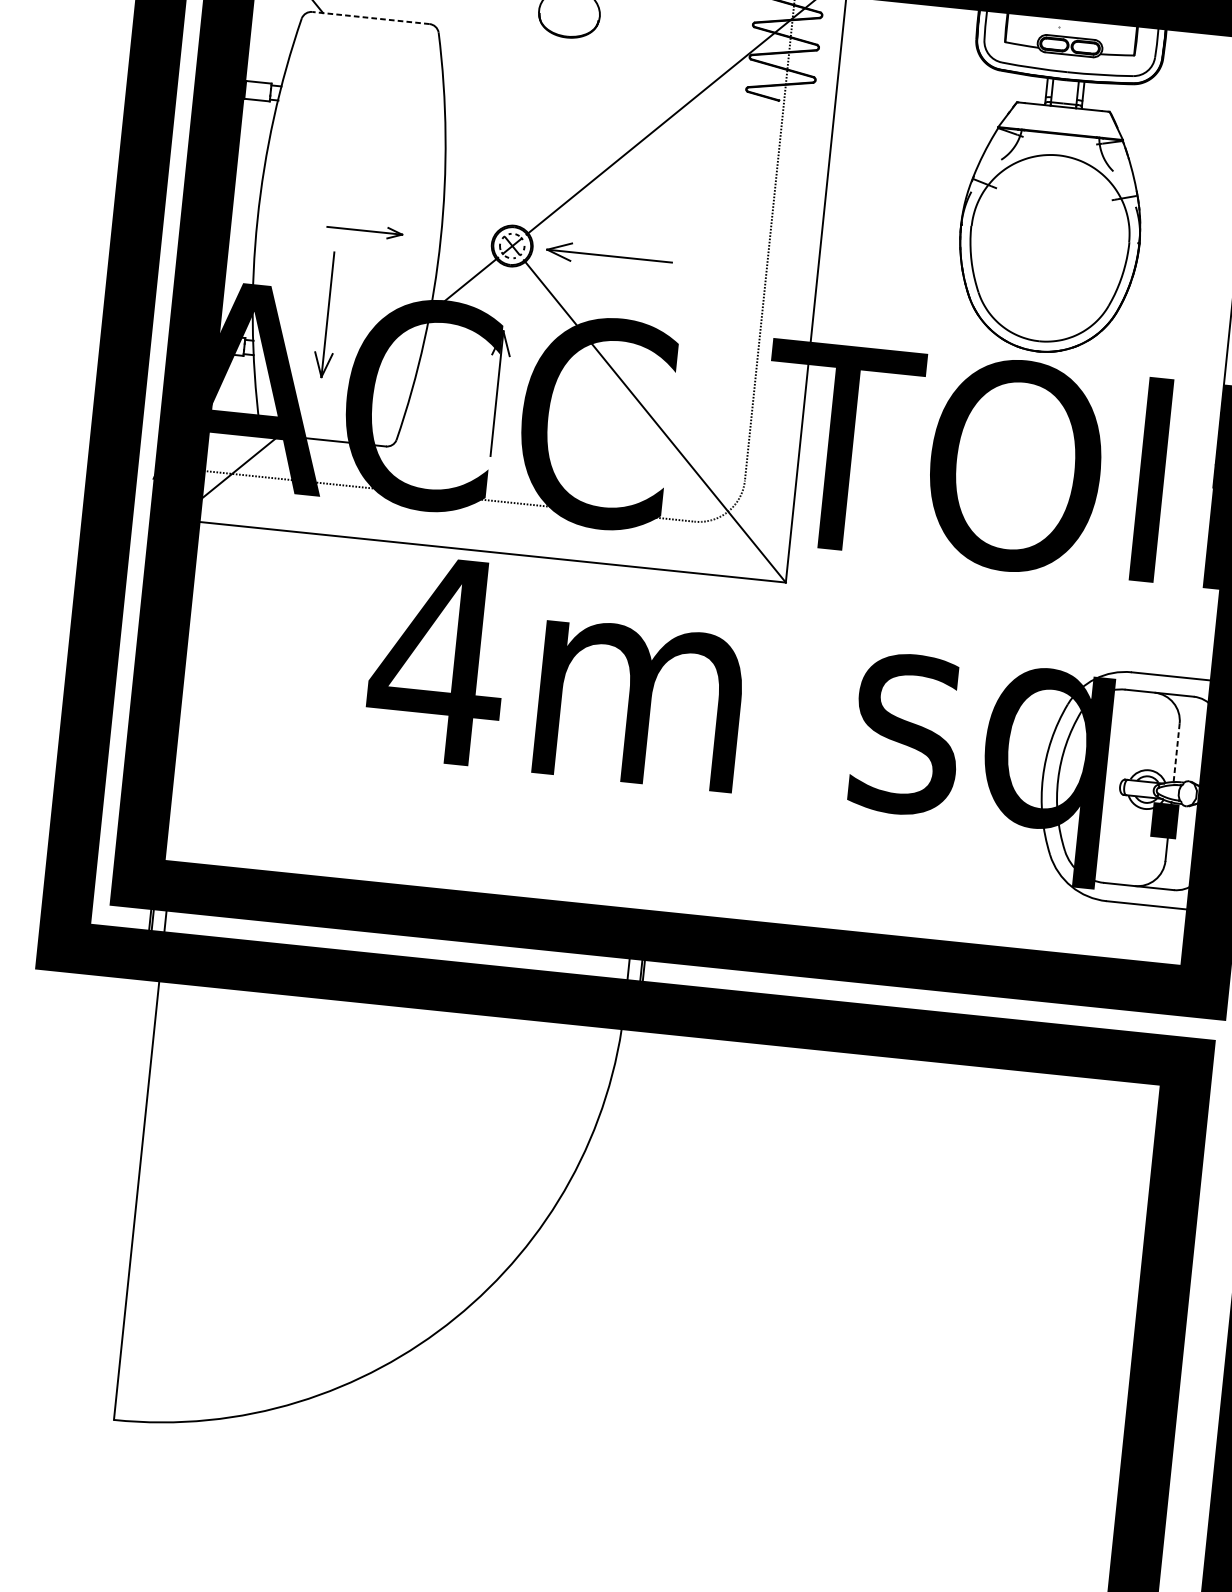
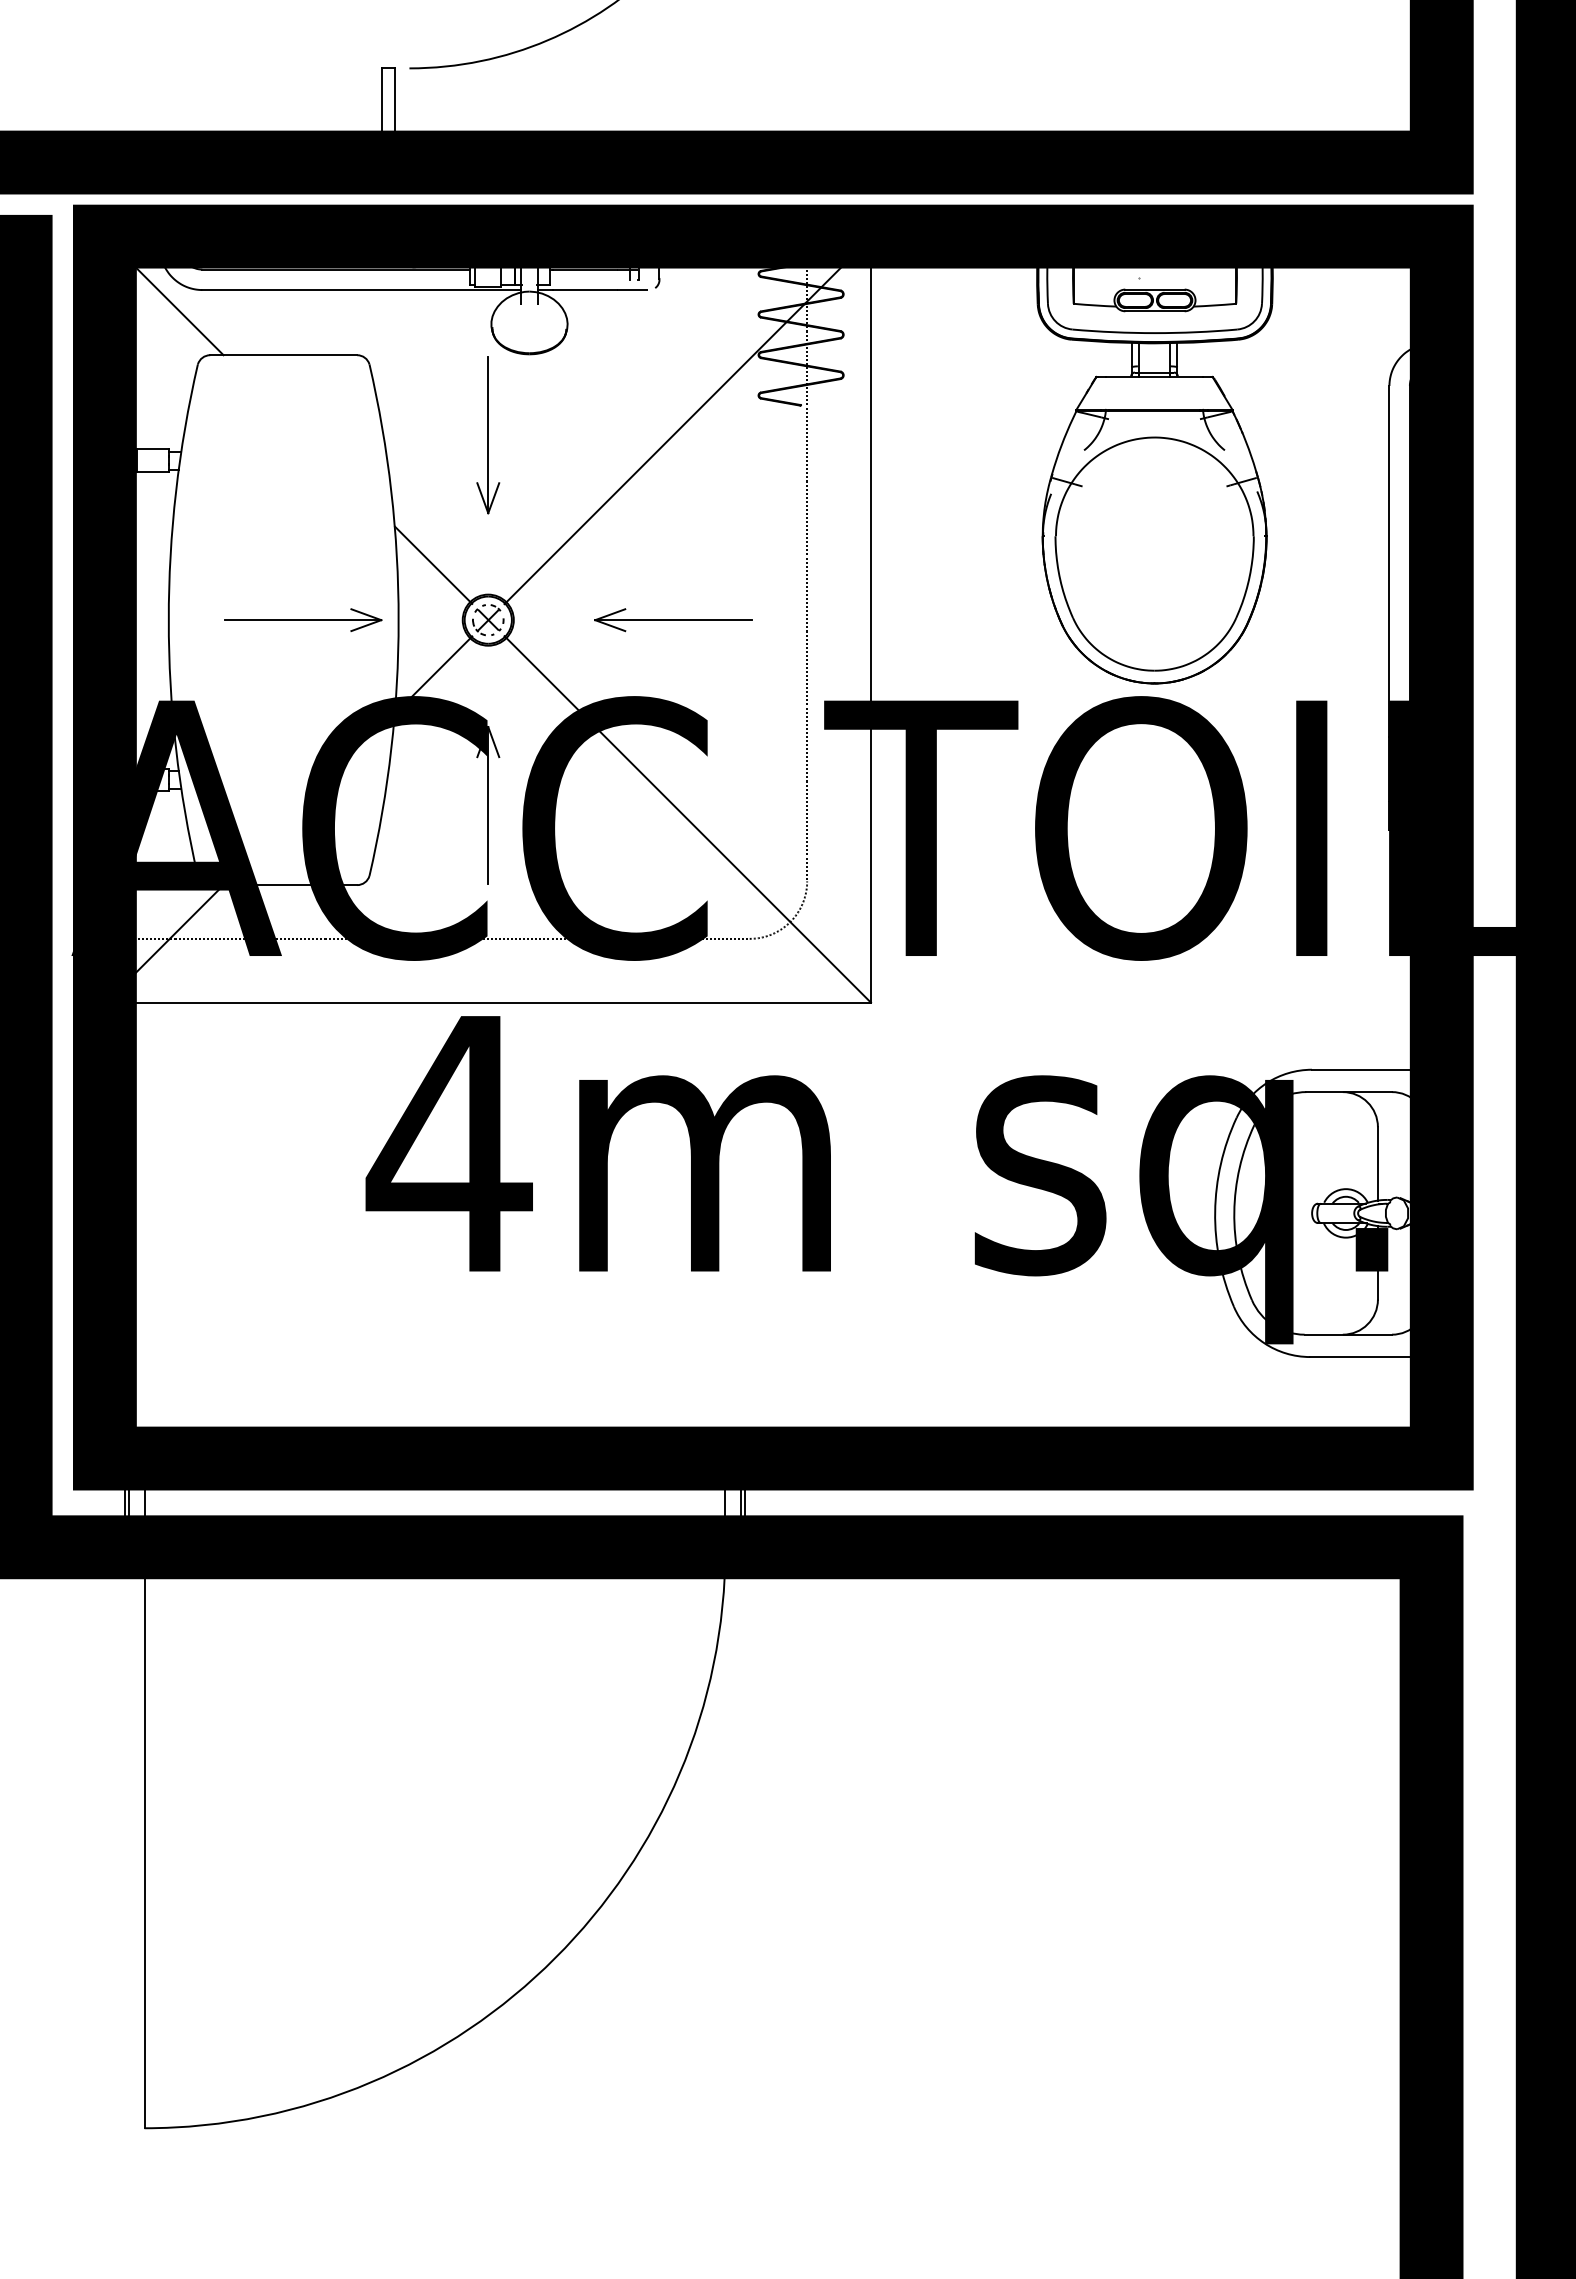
line: (370, 18) -> (283, 355), dashed -> solid
line: (473, 197) -> (433, 564), added
part: (365, 230) -> (303, 619), size x1.67
part: (609, 256) -> (673, 620), moved
part: (328, 315) -> (488, 435), moved
line: (1176, 753) -> (1377, 1164), dashed -> solid

